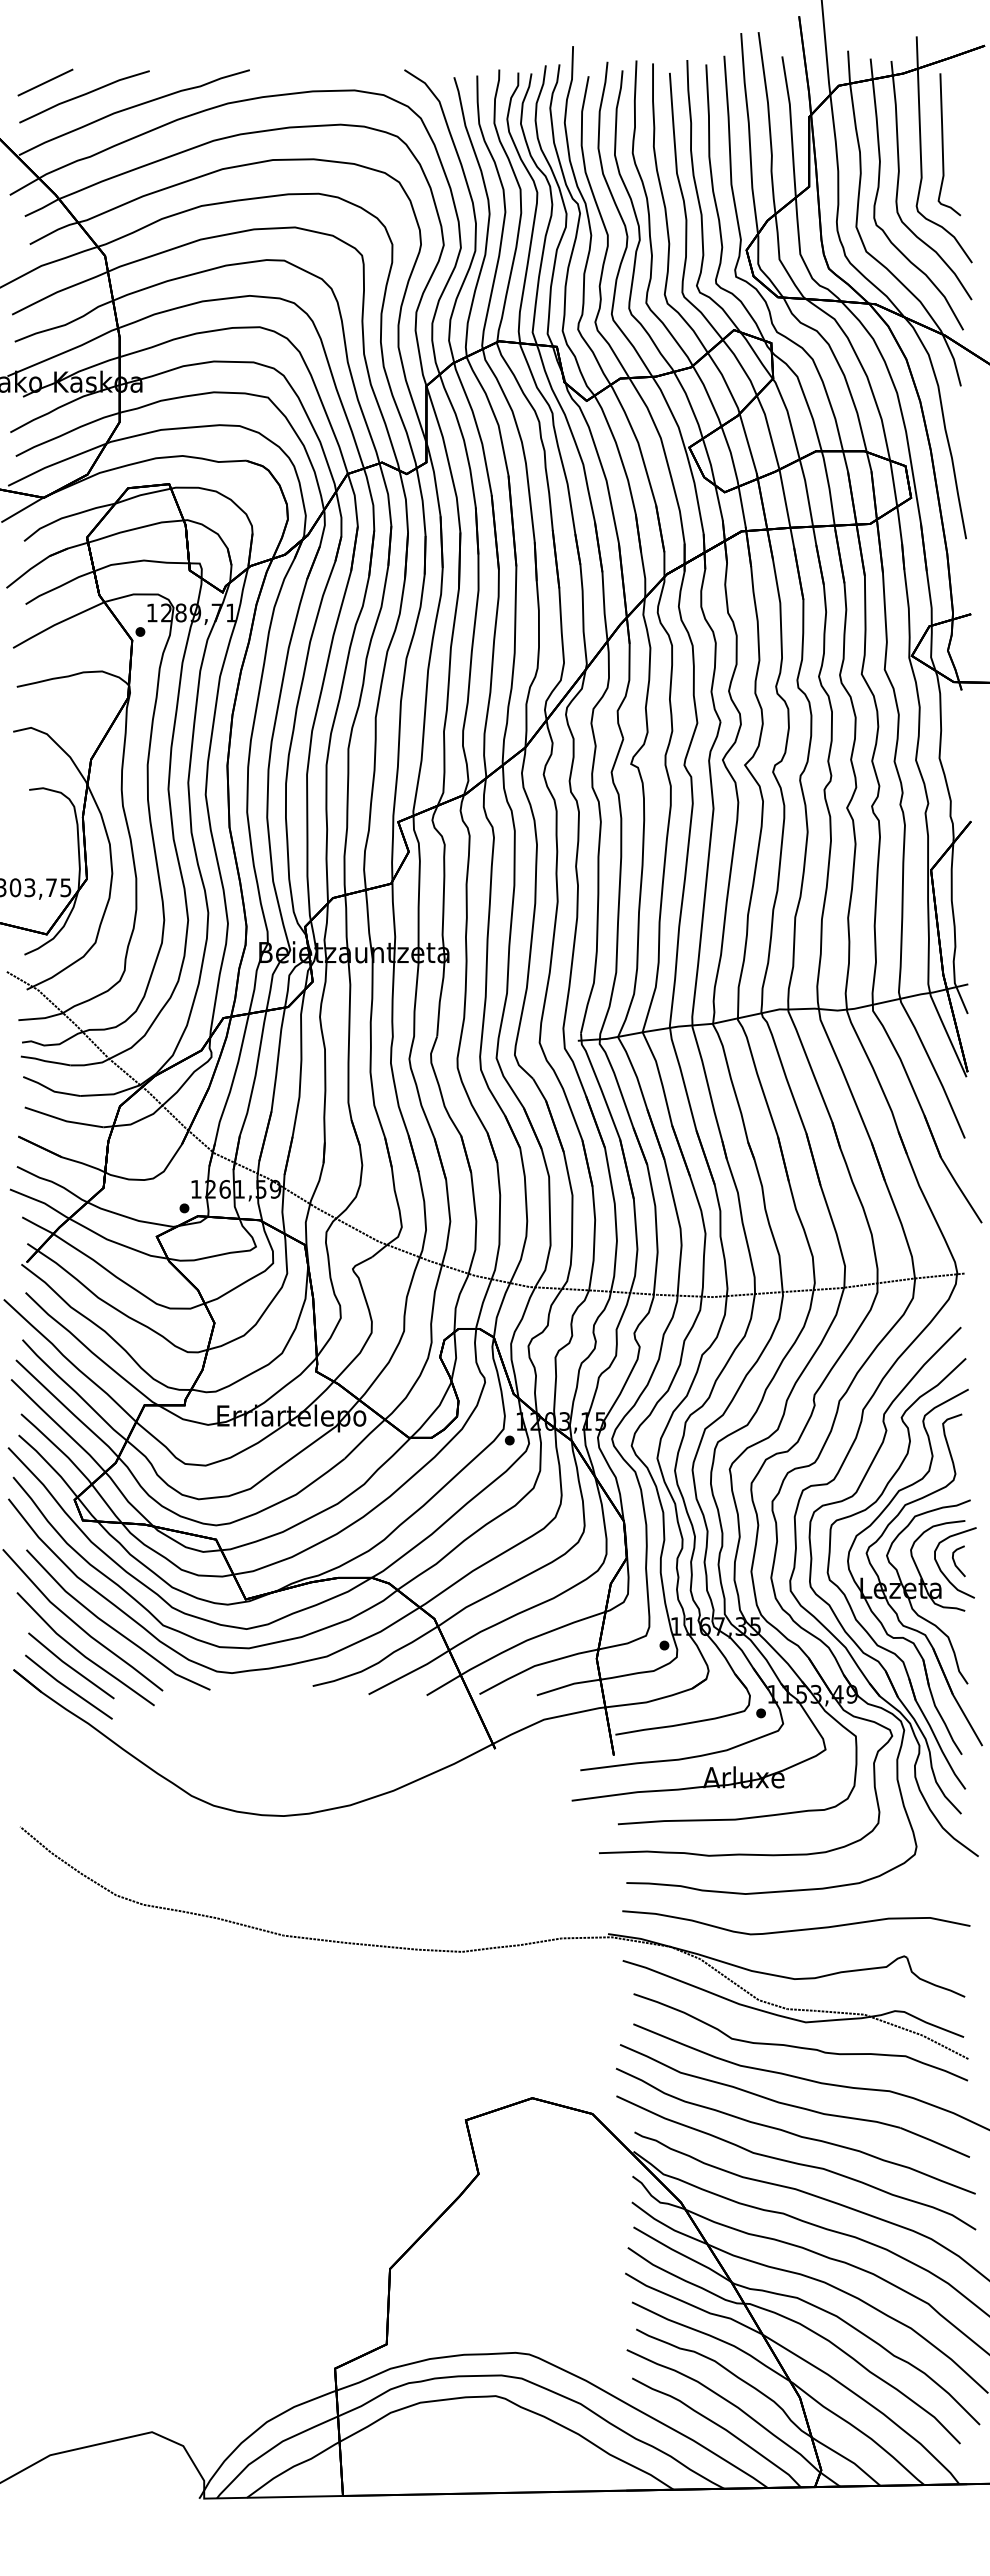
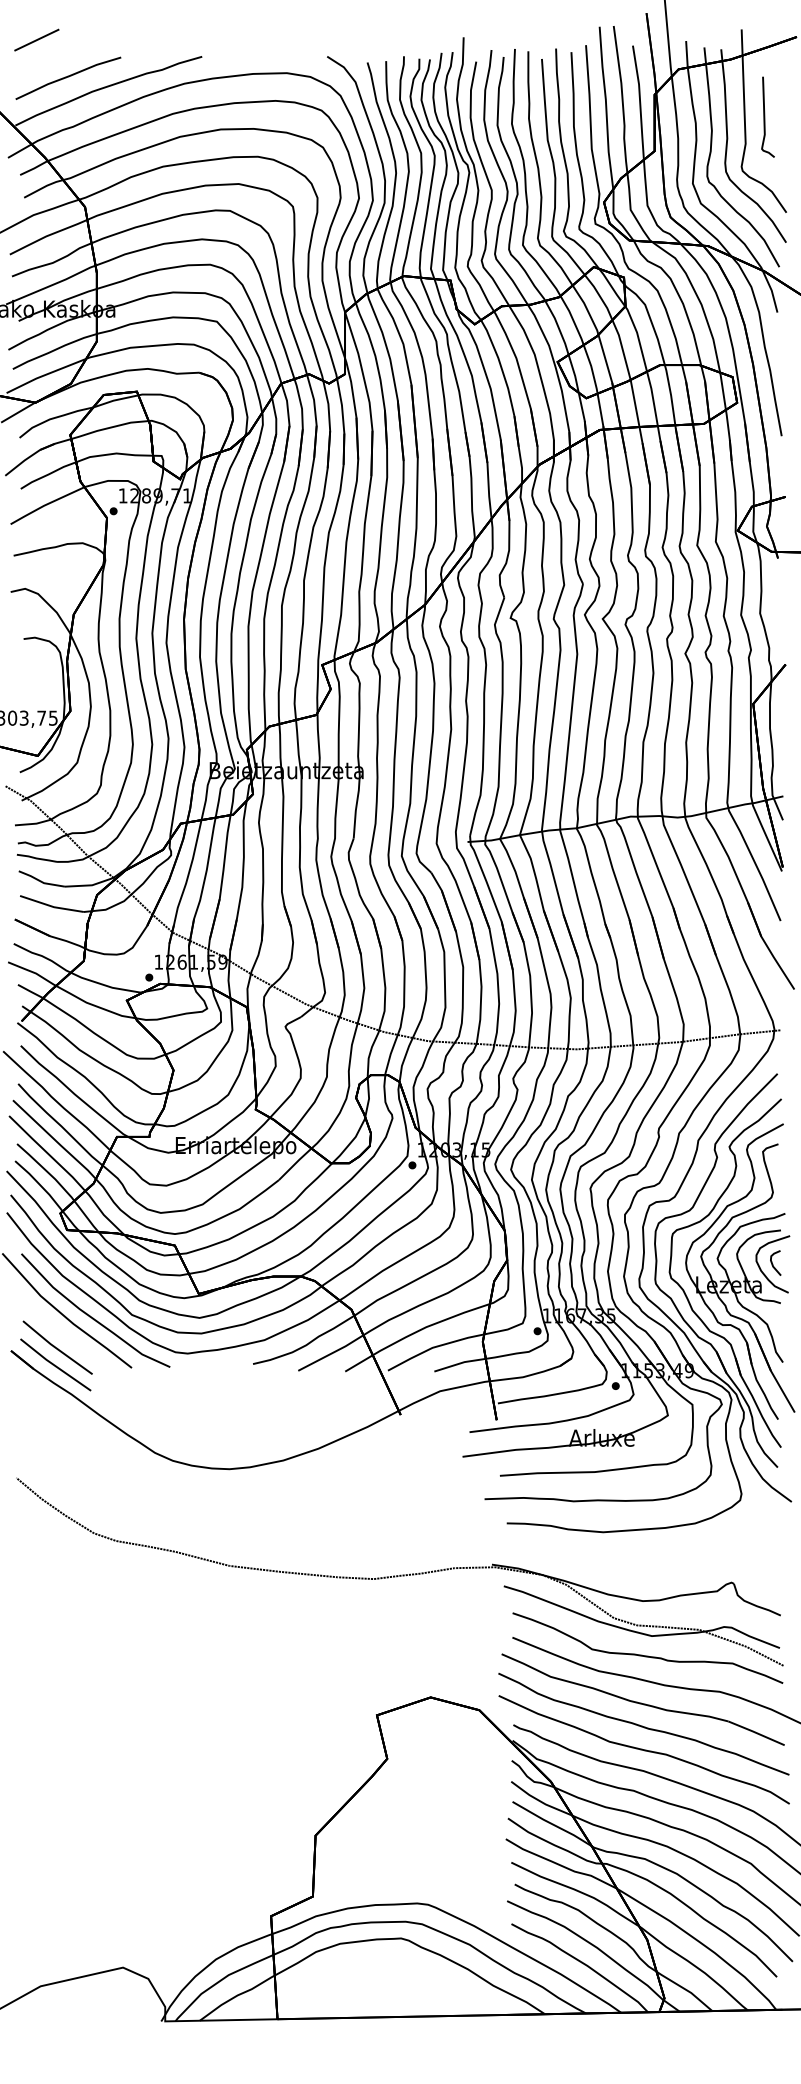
line: (45, 82) -> (36, 40), moved
part: (949, 144) -> (768, 116), size x0.7
line: (81, 1652) -> (65, 1336), removed
curve: (796, 1929) -> (644, 1560), removed

